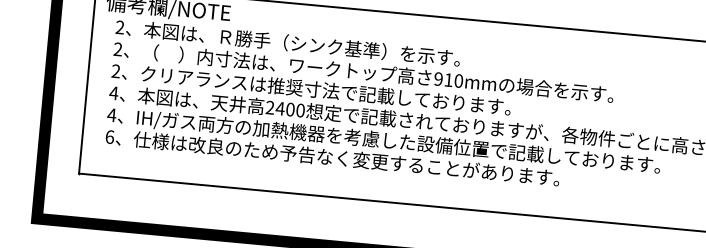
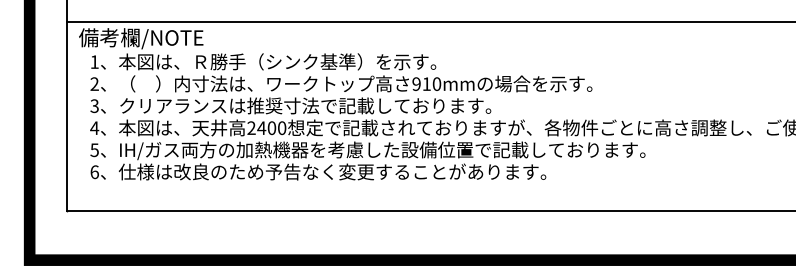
text: (119, 26) -> (94, 61), 2 -> 1
text: (115, 71) -> (94, 106), 2 -> 3
text: (111, 115) -> (94, 150), 4 -> 5

